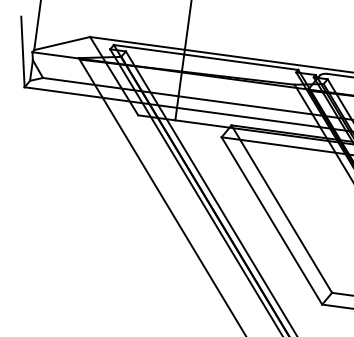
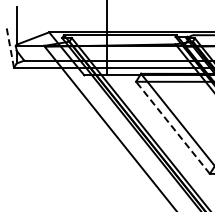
line: (23, 51) -> (10, 46), solid -> dashed
line: (271, 220) -> (172, 127), solid -> dashed

